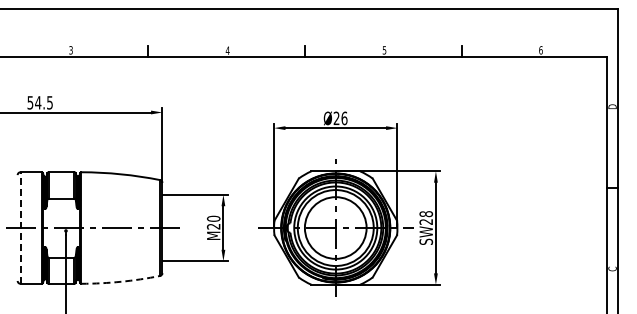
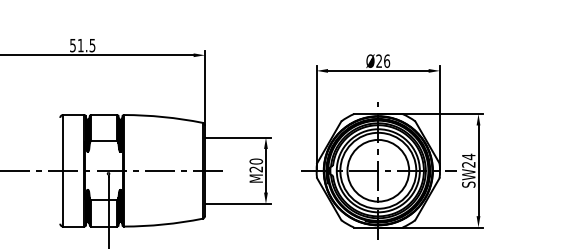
text: (38, 102) -> (81, 45), 54.5 -> 51.5
text: (426, 214) -> (469, 157), SW28 -> SW24
line: (20, 228) -> (63, 171), dashed -> solid
arc: (121, 281) -> (164, 224), dashed -> solid

